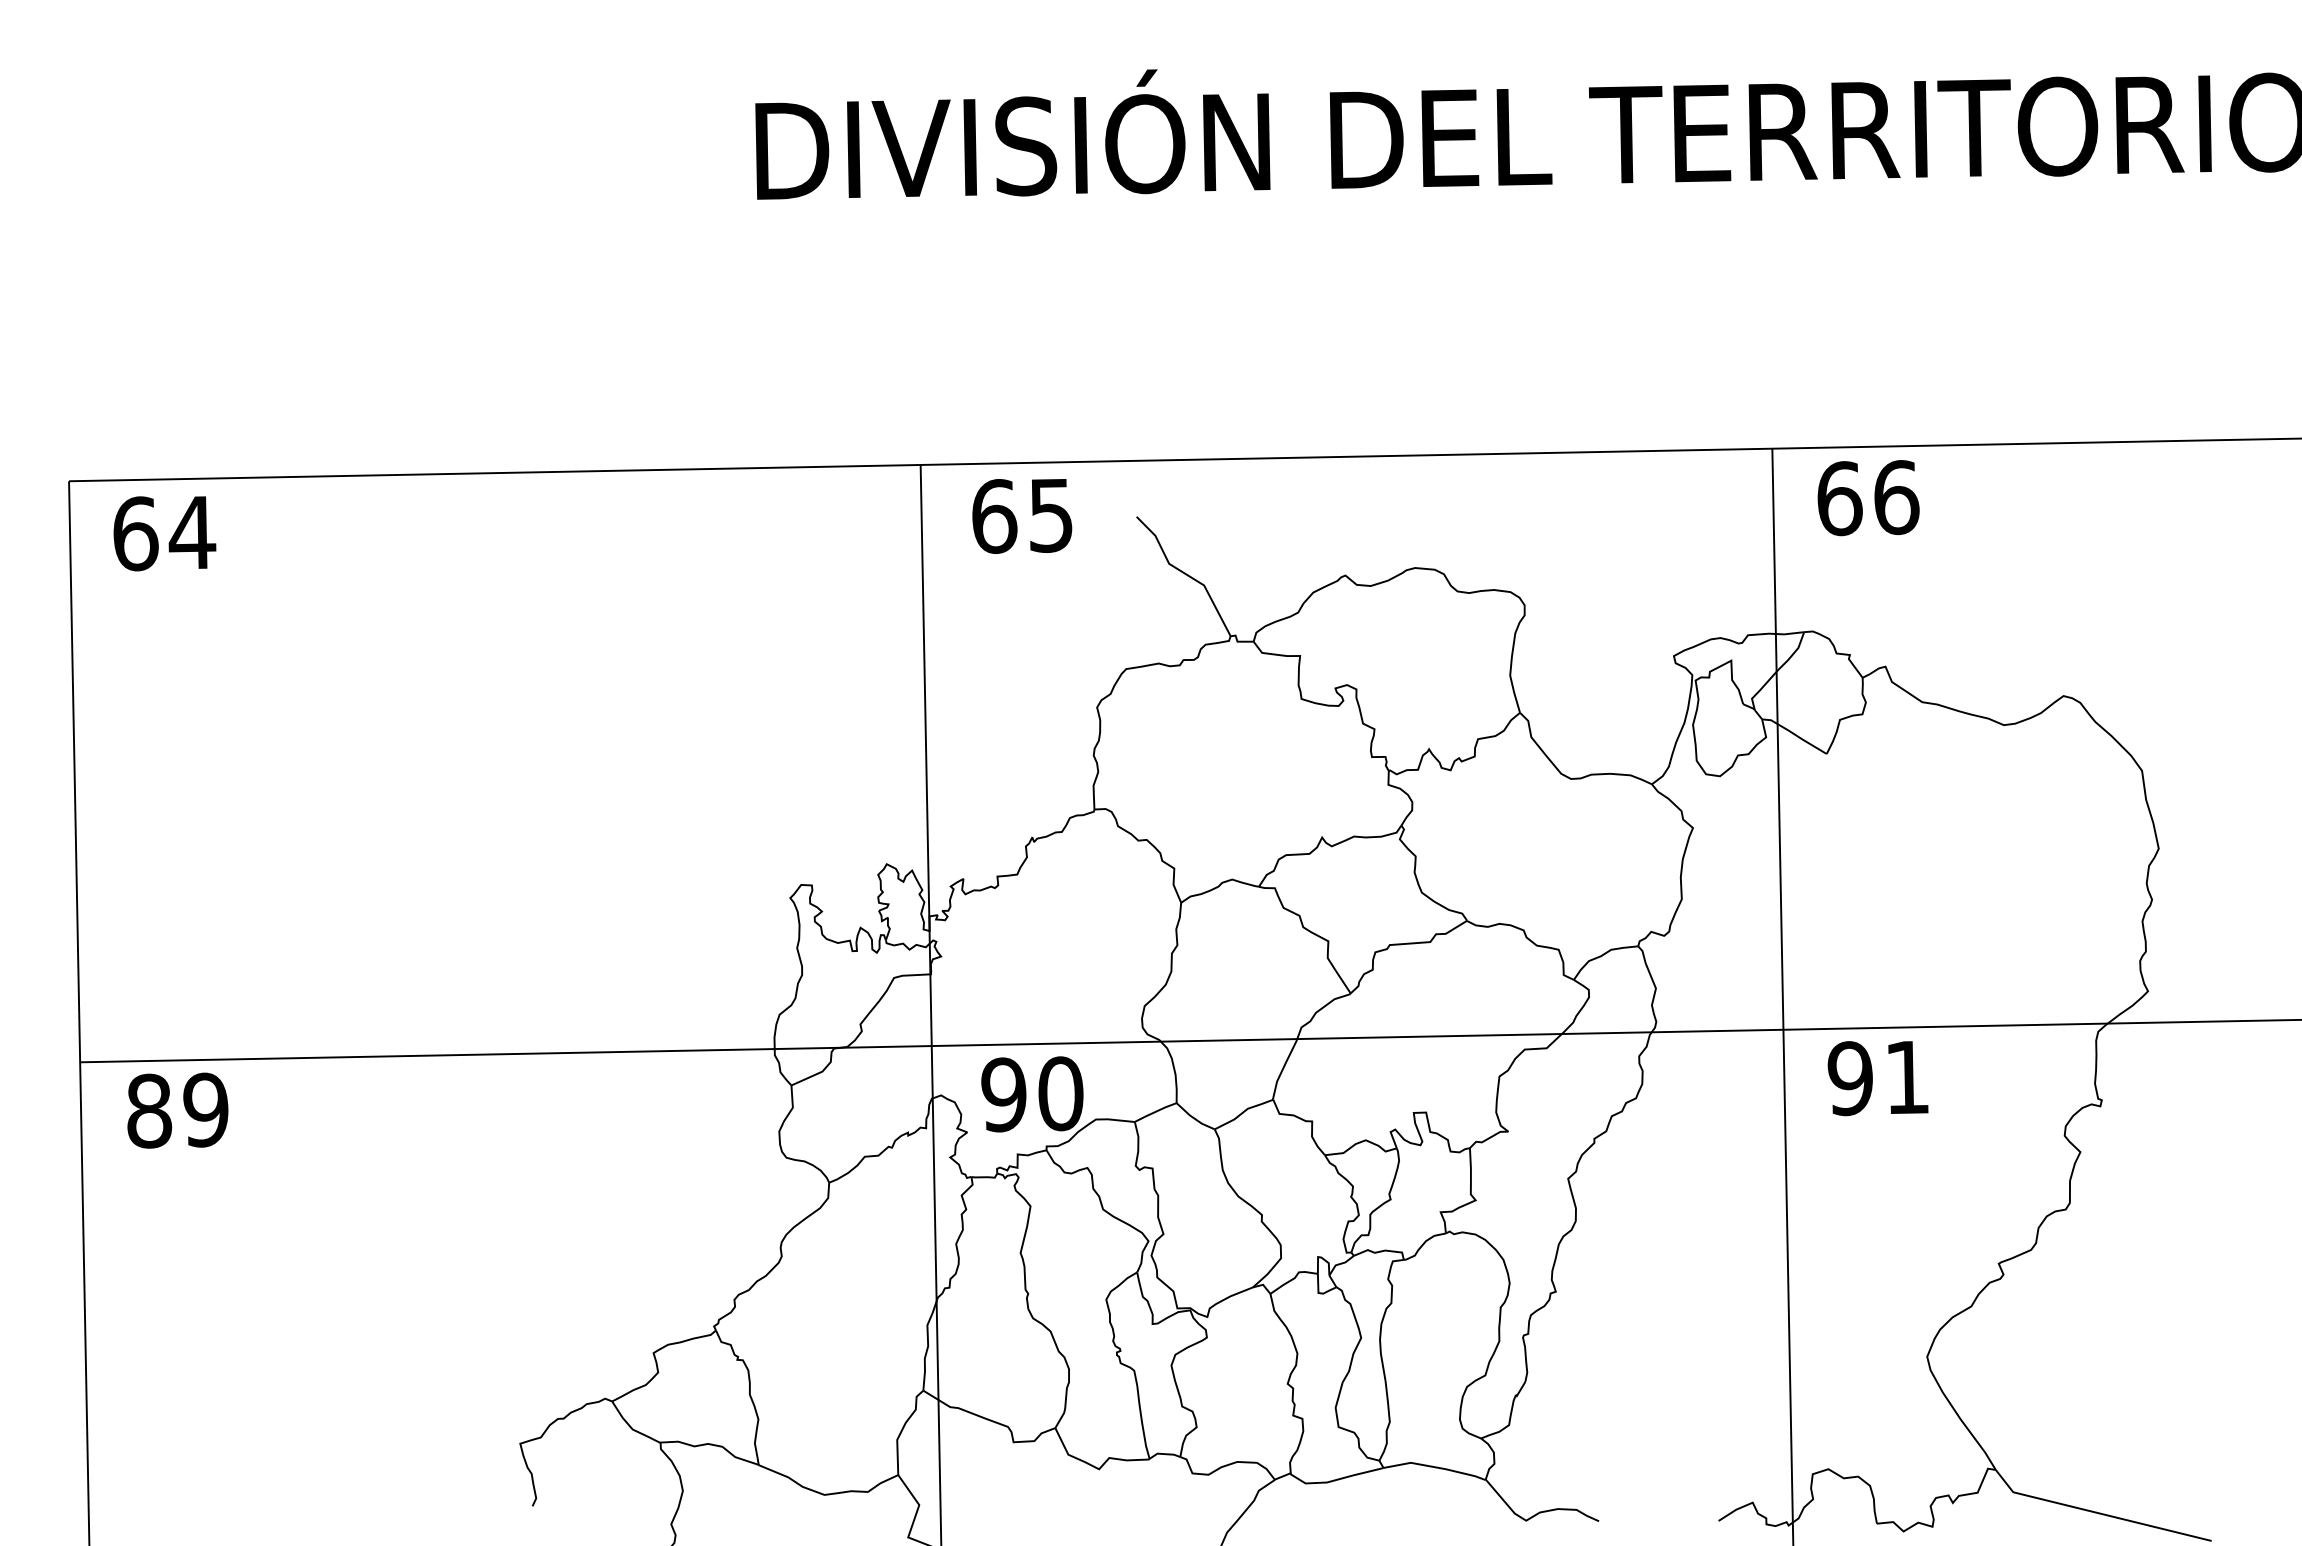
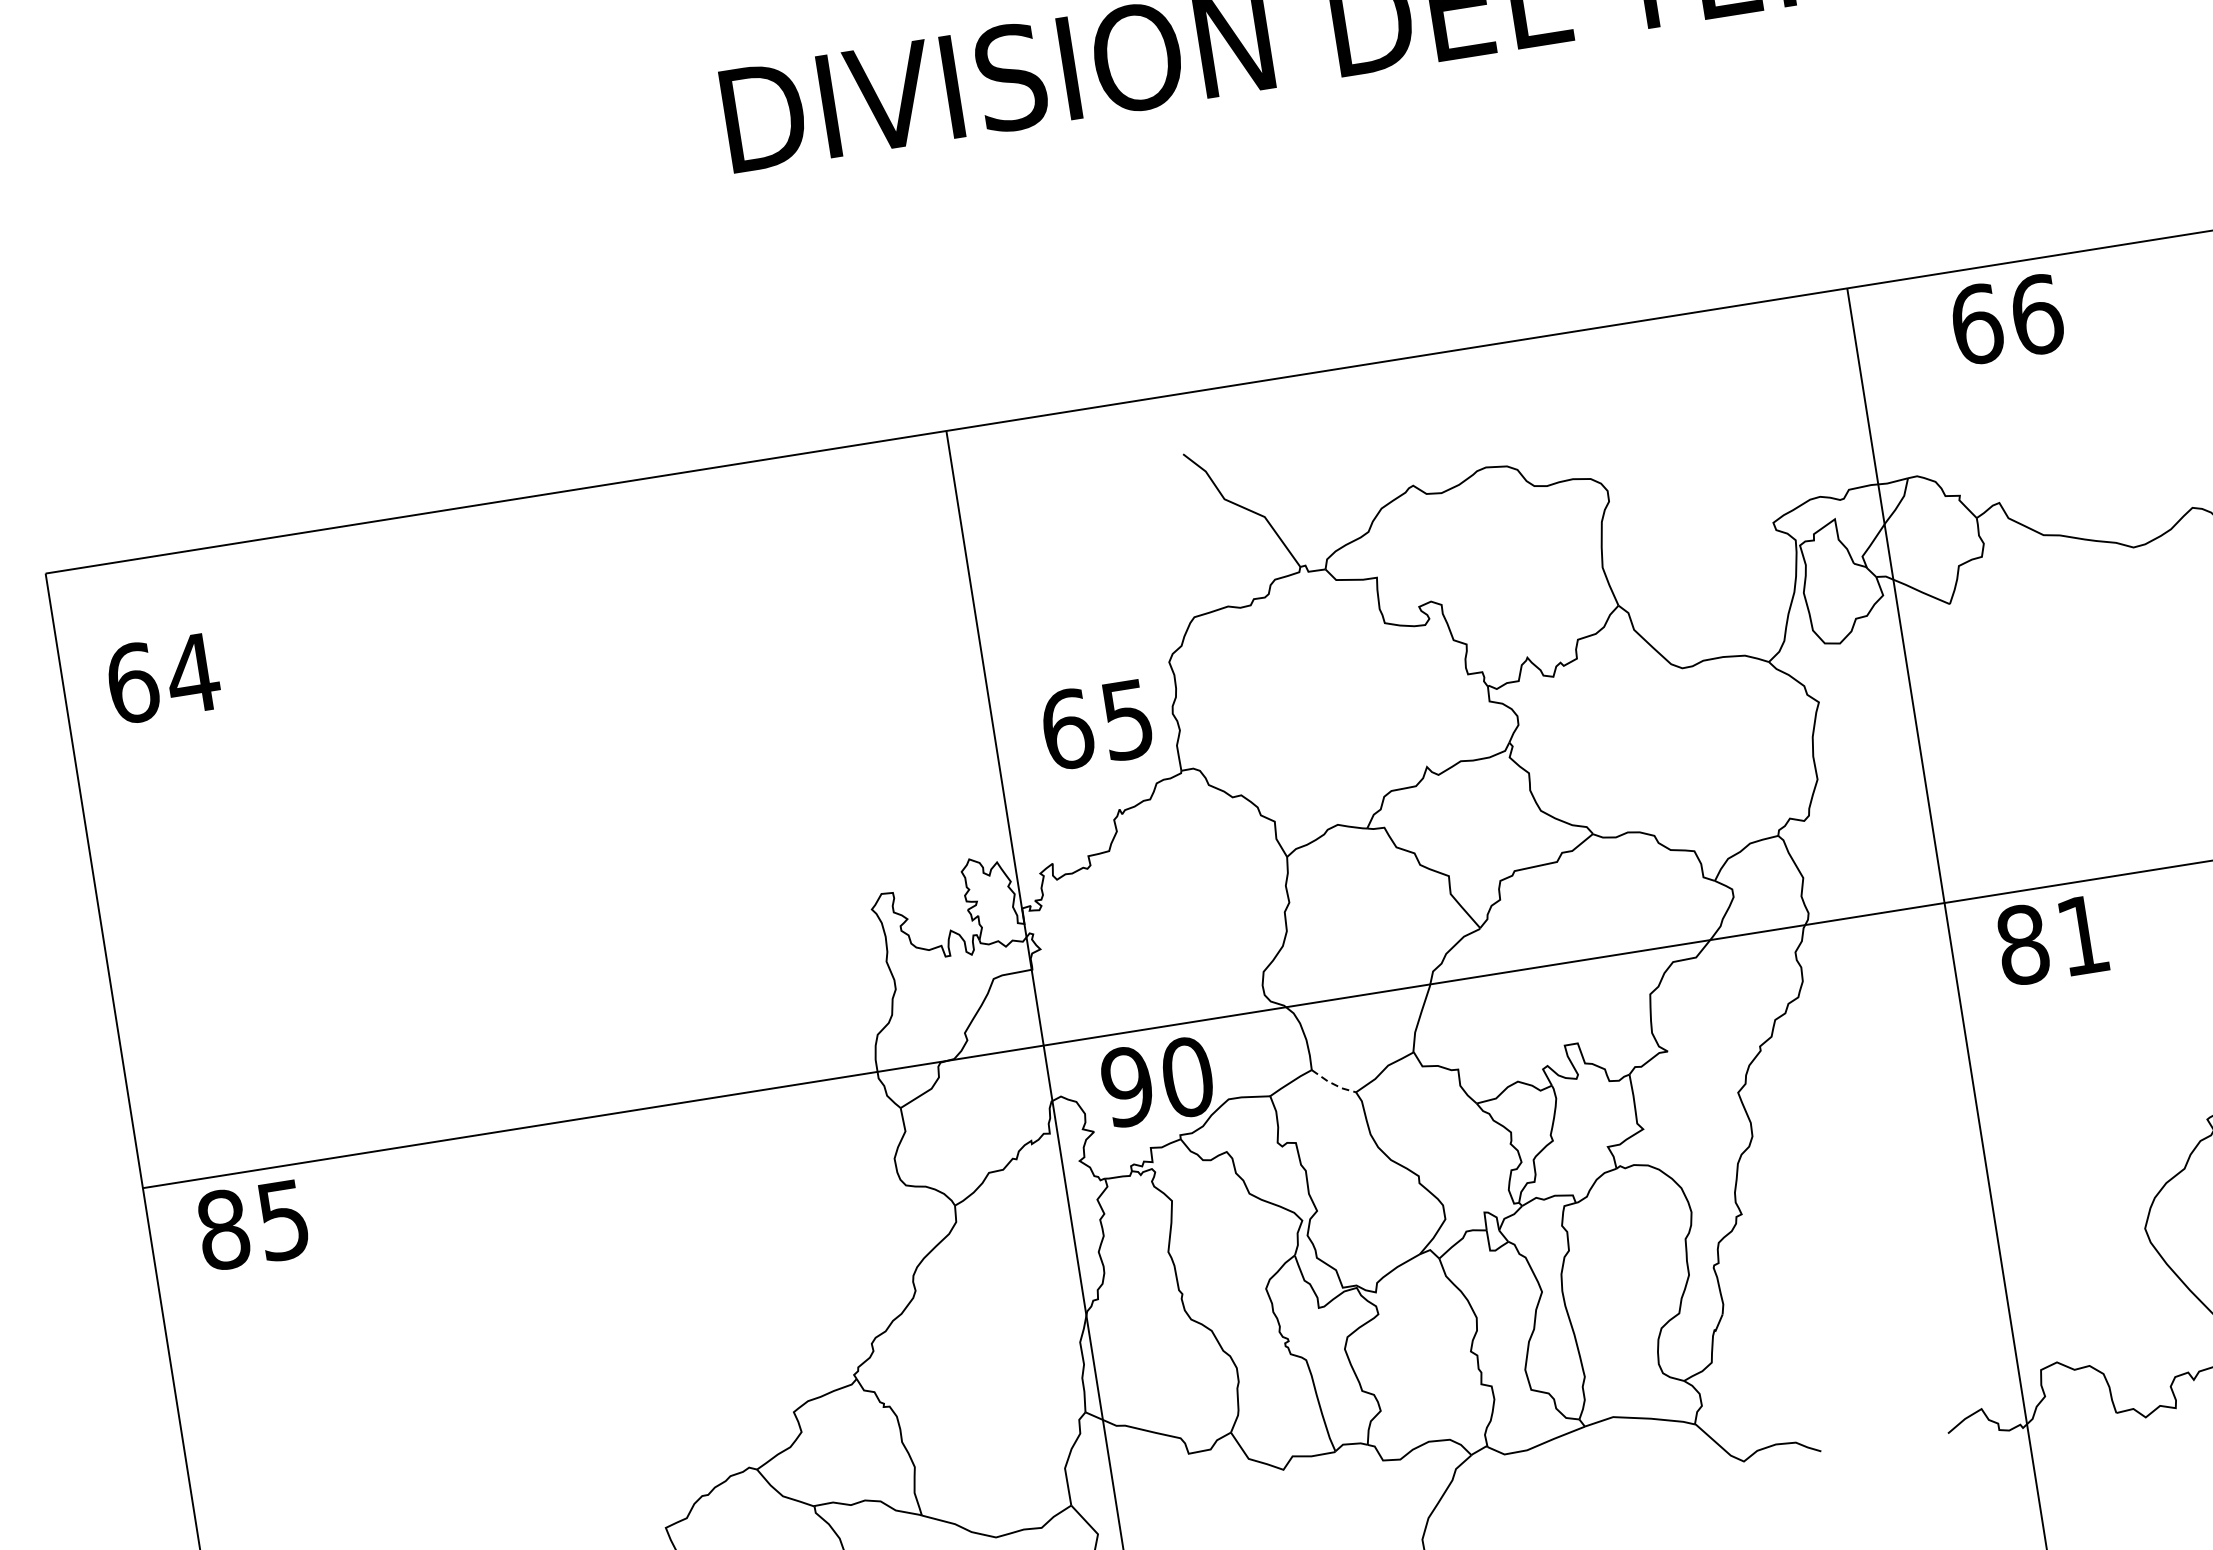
text: (1868, 498) -> (2007, 319), moved
text: (1022, 516) -> (1097, 725), moved
text: (164, 533) -> (163, 678), moved
text: (1850, 1078) -> (2022, 944), 91 -> 81
text: (205, 1109) -> (282, 1219), 89 -> 85
line: (1193, 1118) -> (1331, 1083), solid -> dashed

